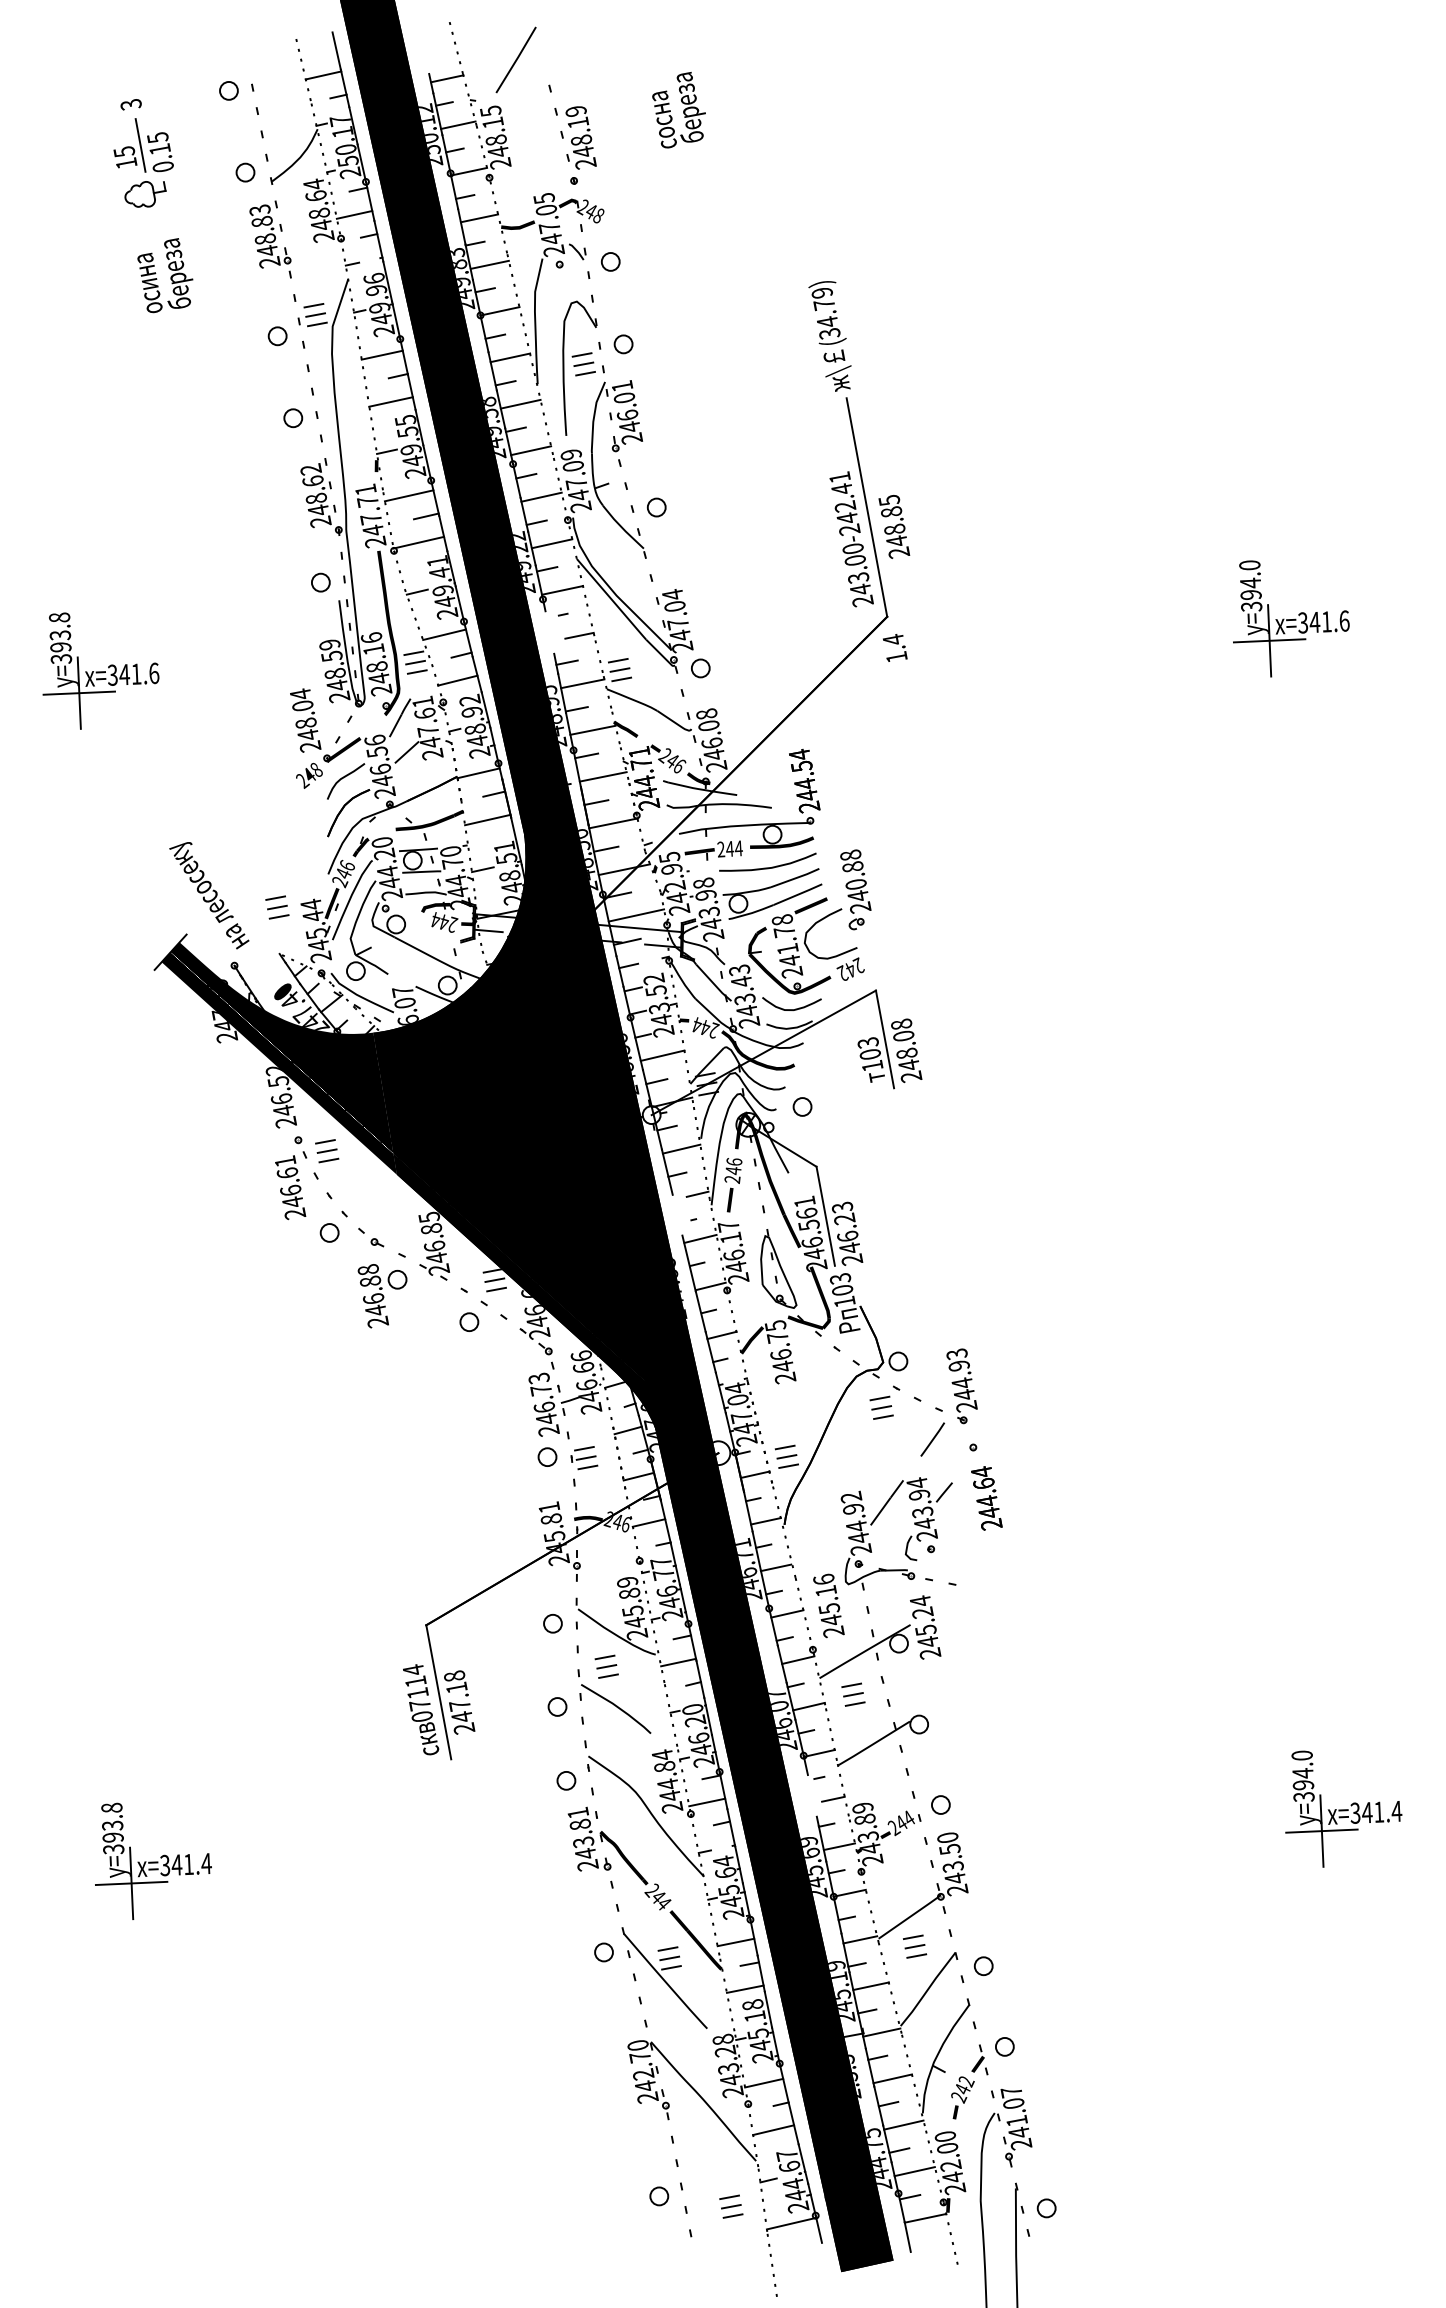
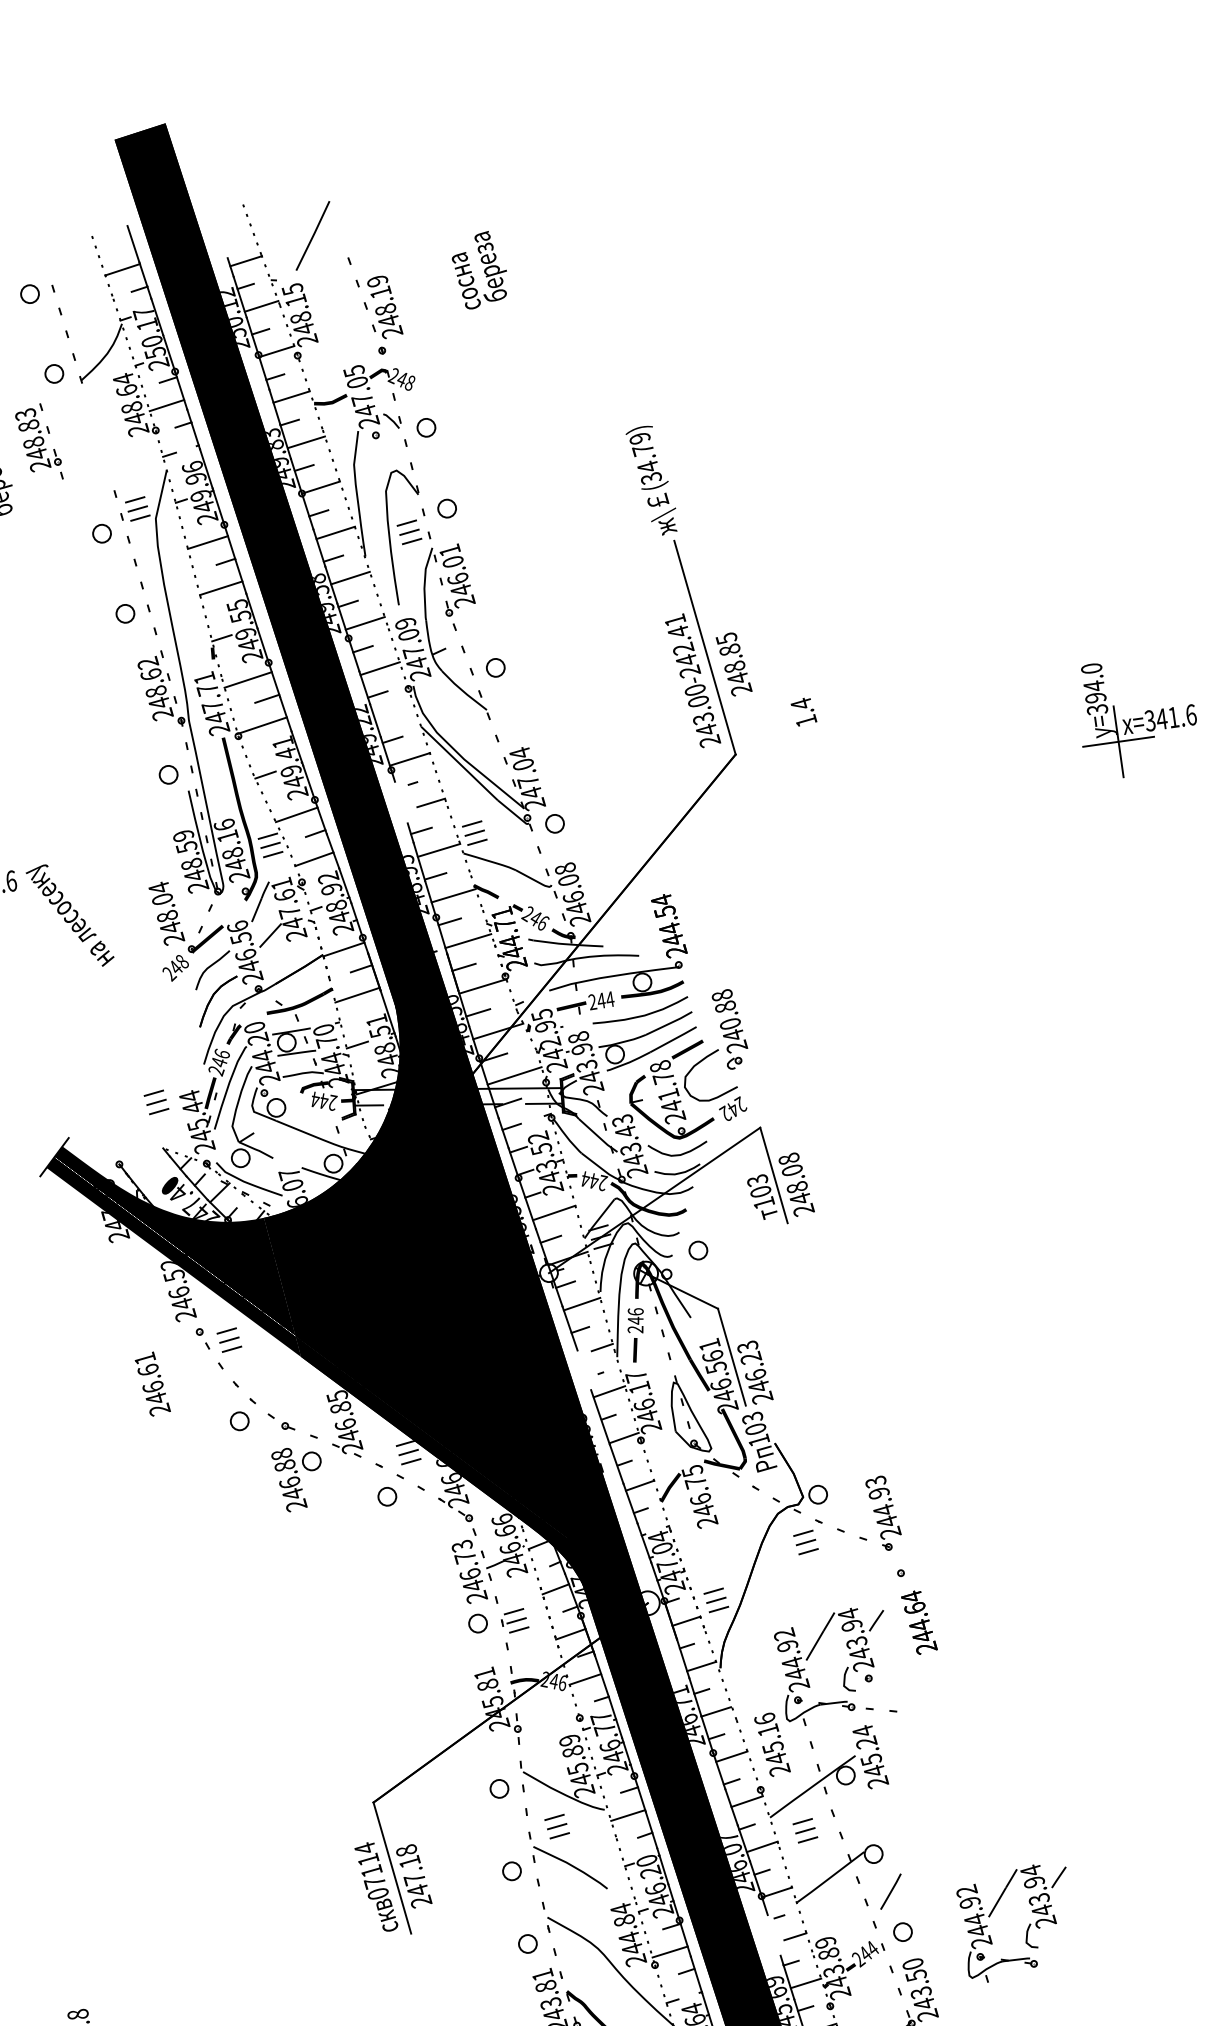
part: (270, 239) -> (38, 442), moved
line: (551, 543) -> (394, 713), removed
text: (895, 647) -> (804, 711), moved
text: (209, 895) -> (70, 915), moved
text: (290, 1187) -> (152, 1384), moved
line: (932, 1439) -> (890, 1891), moved
part: (1065, 1812) -> (1027, 1927), added

